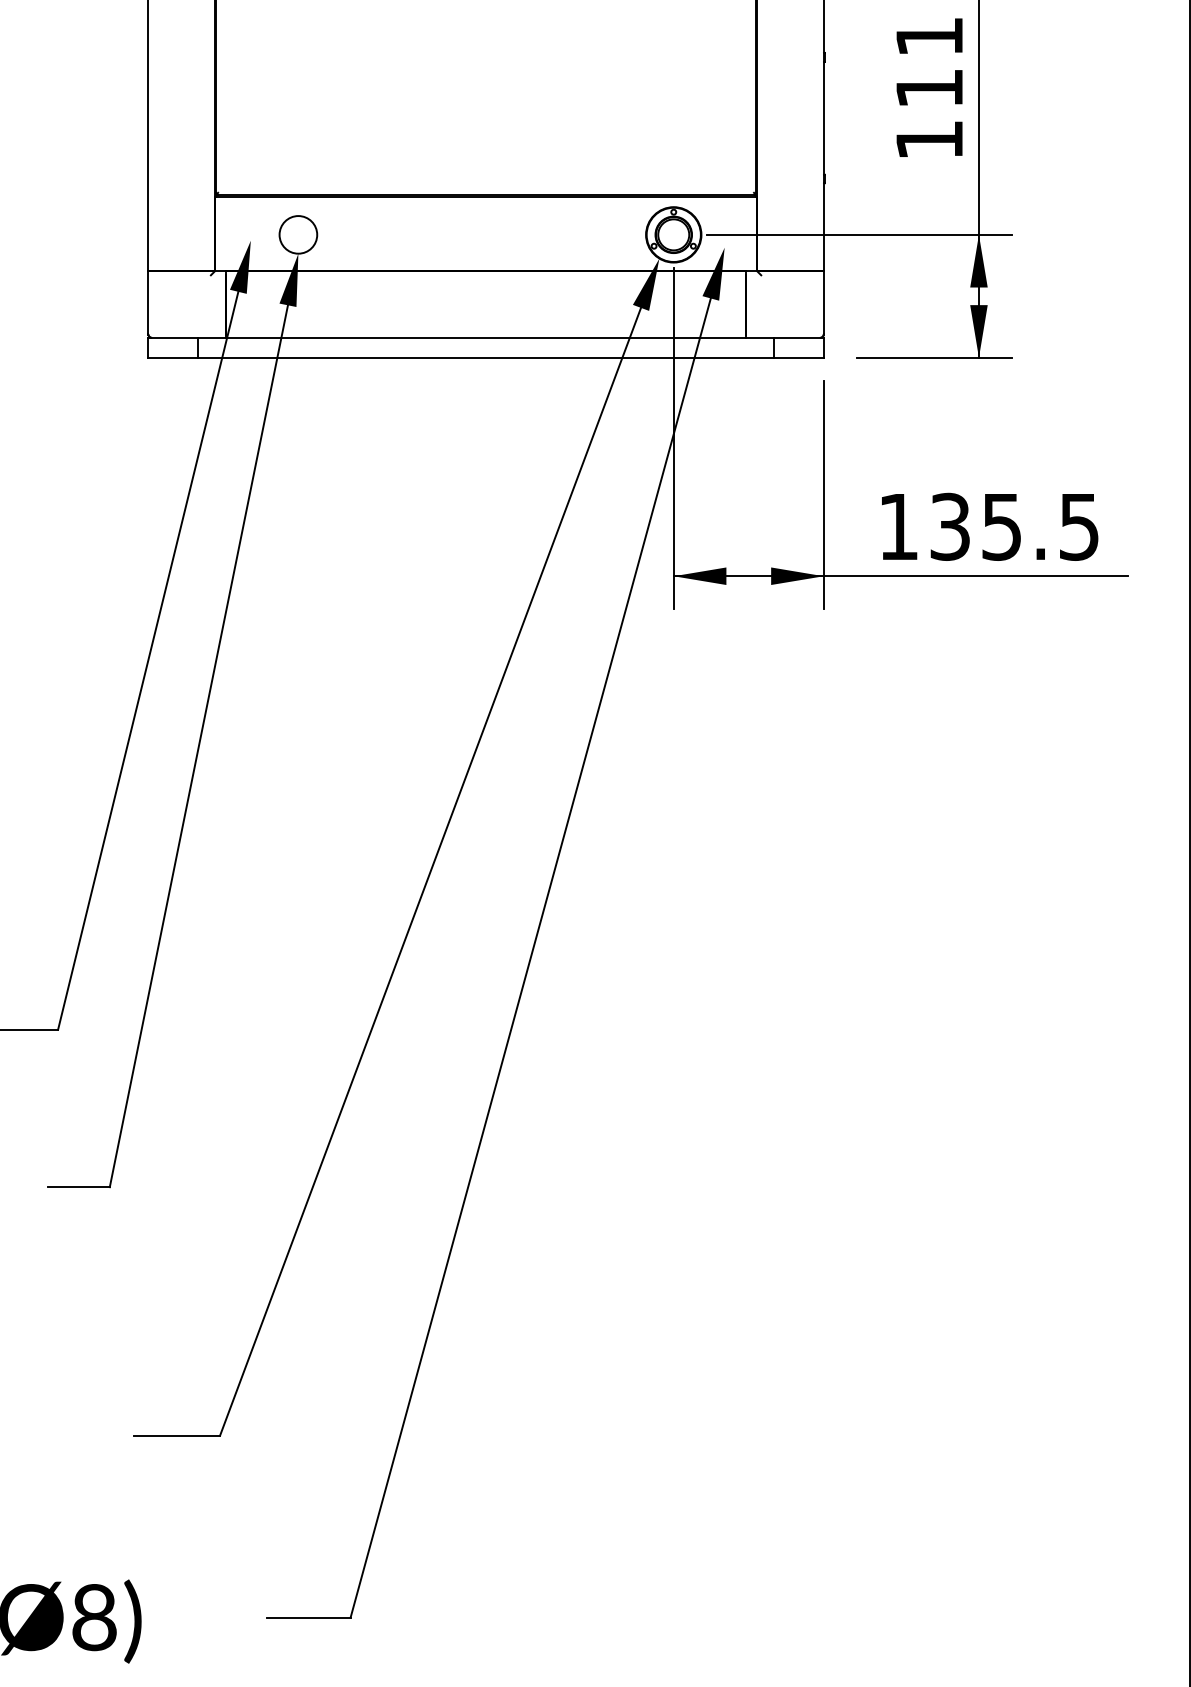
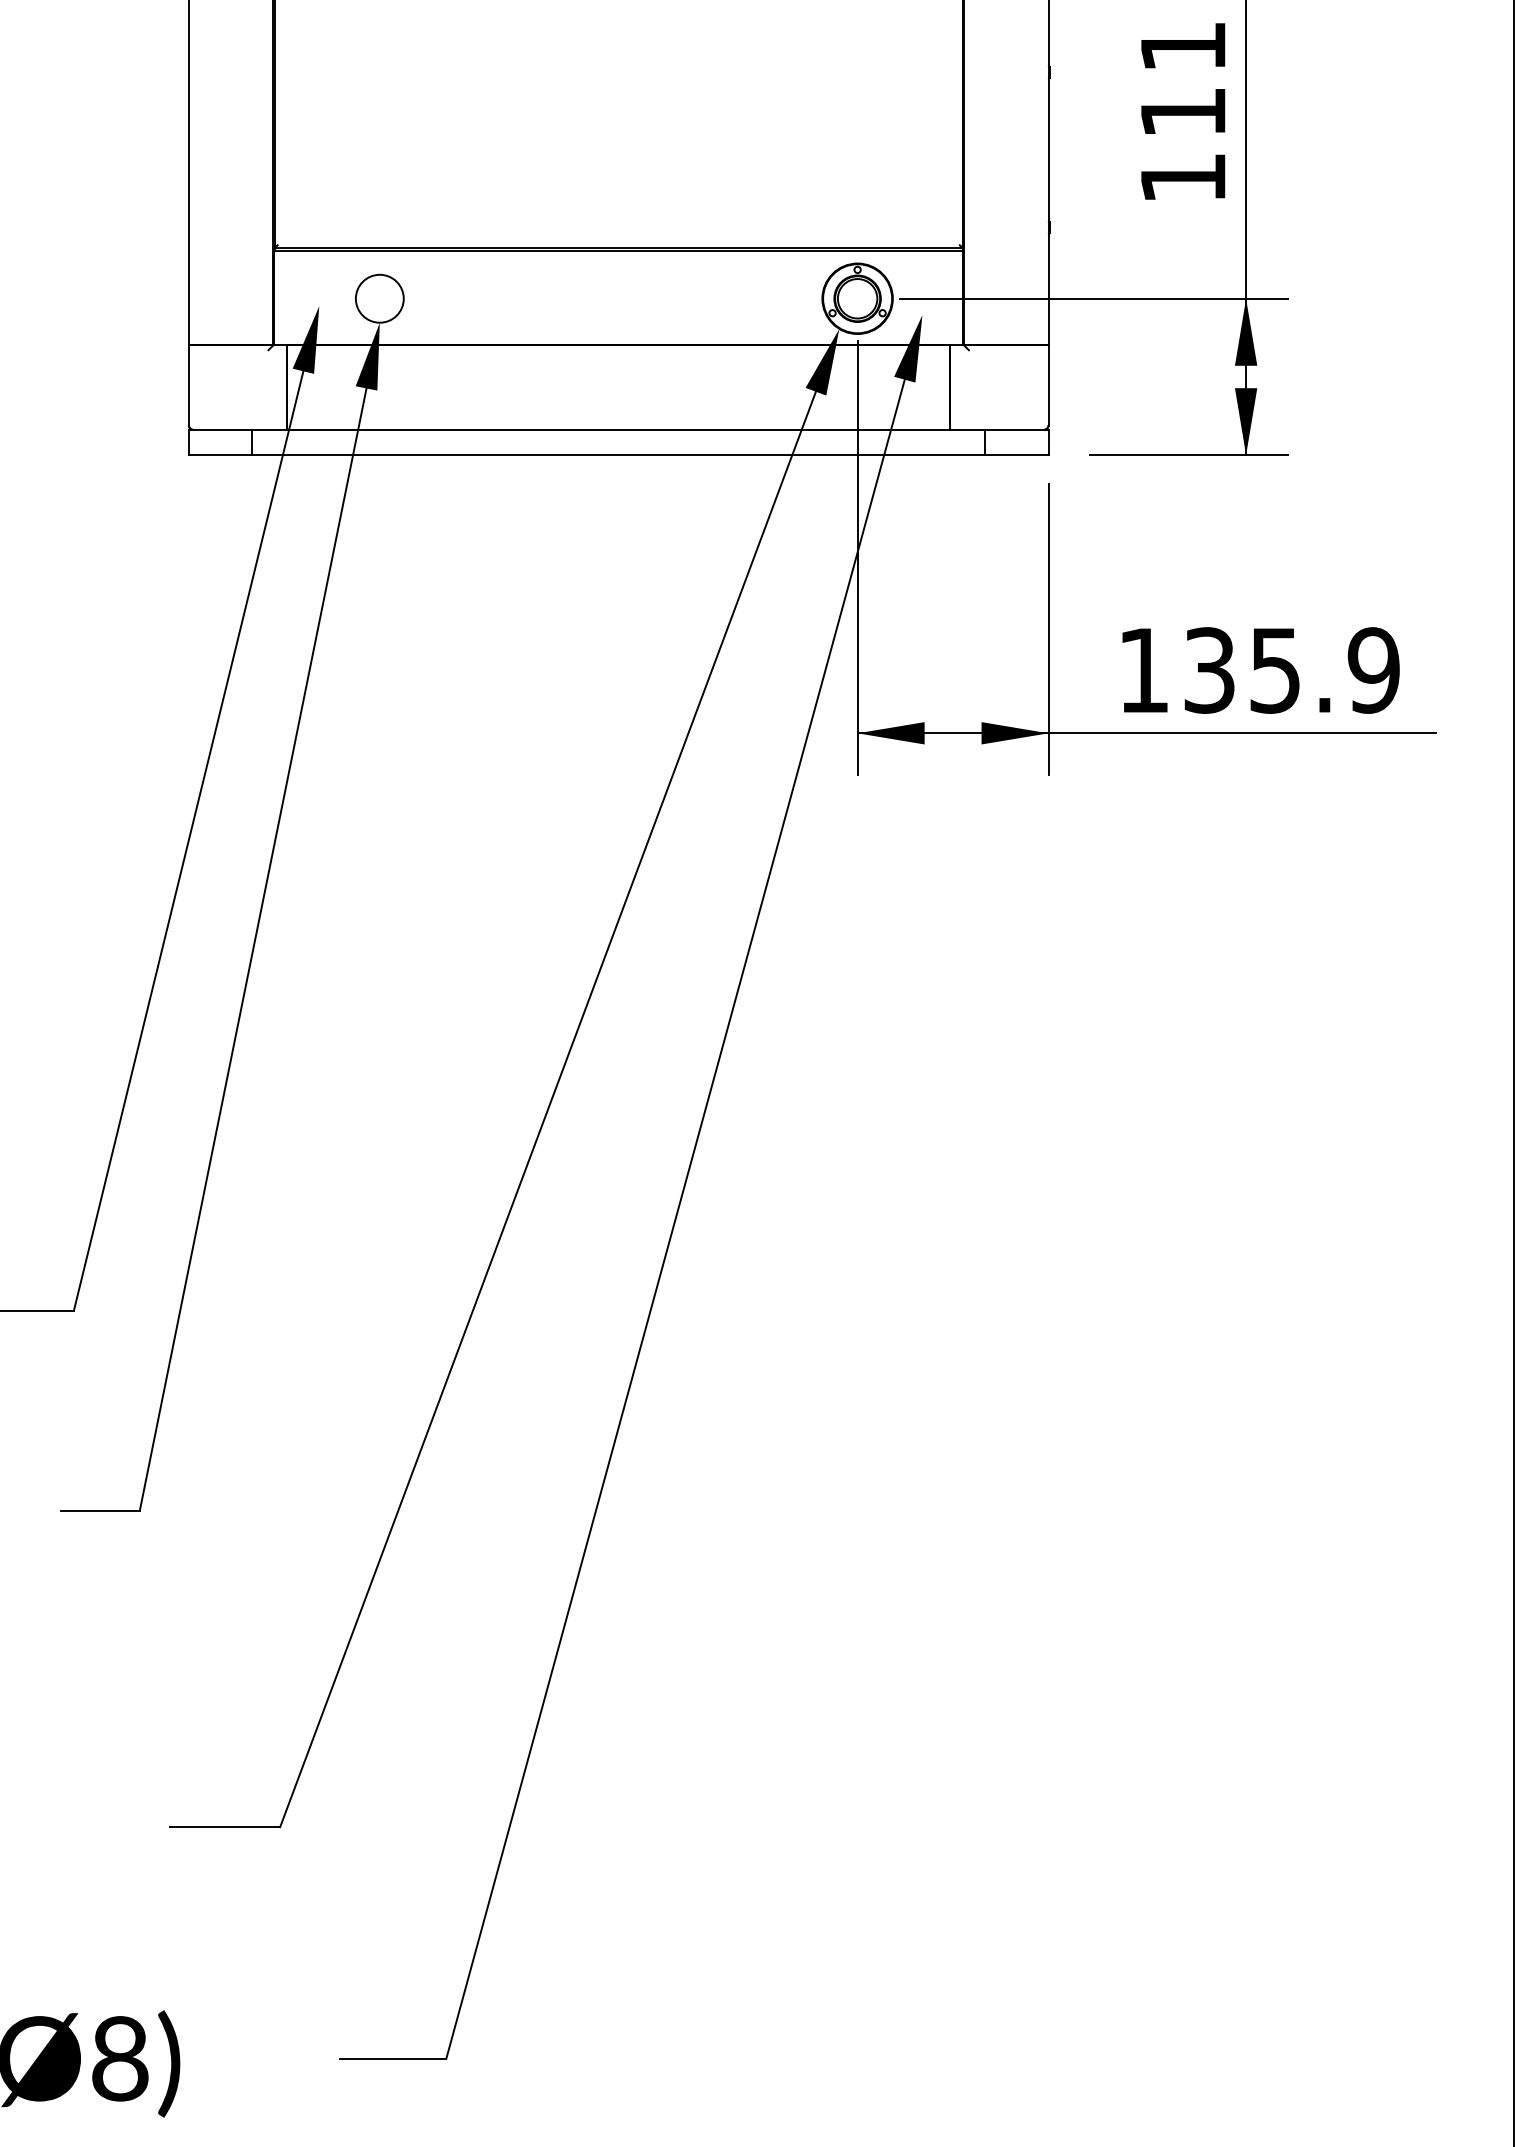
text: (1079, 526) -> (1373, 670), 135.5 -> 135.9

